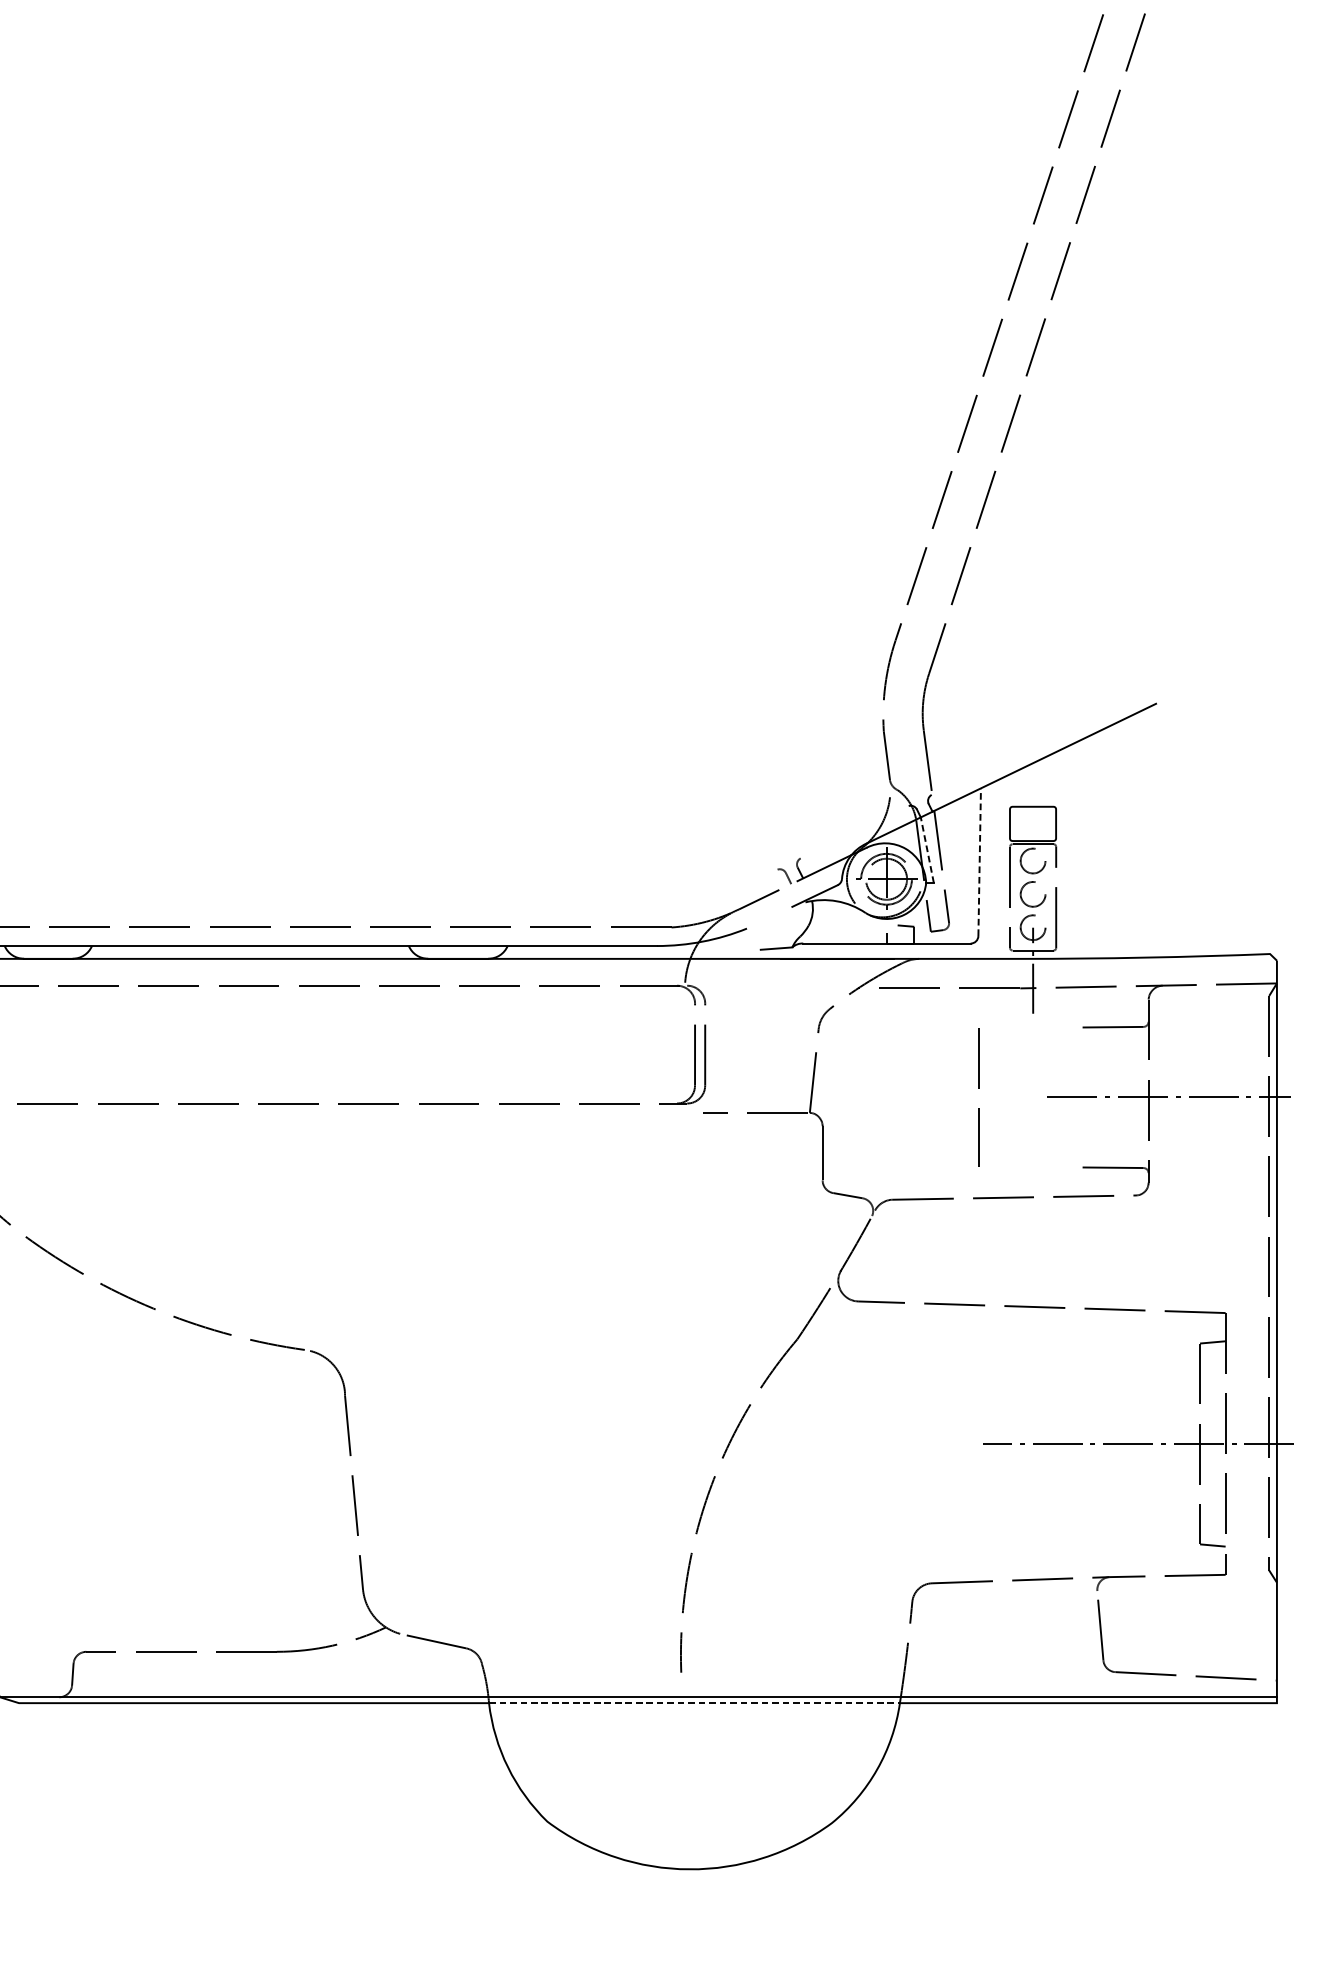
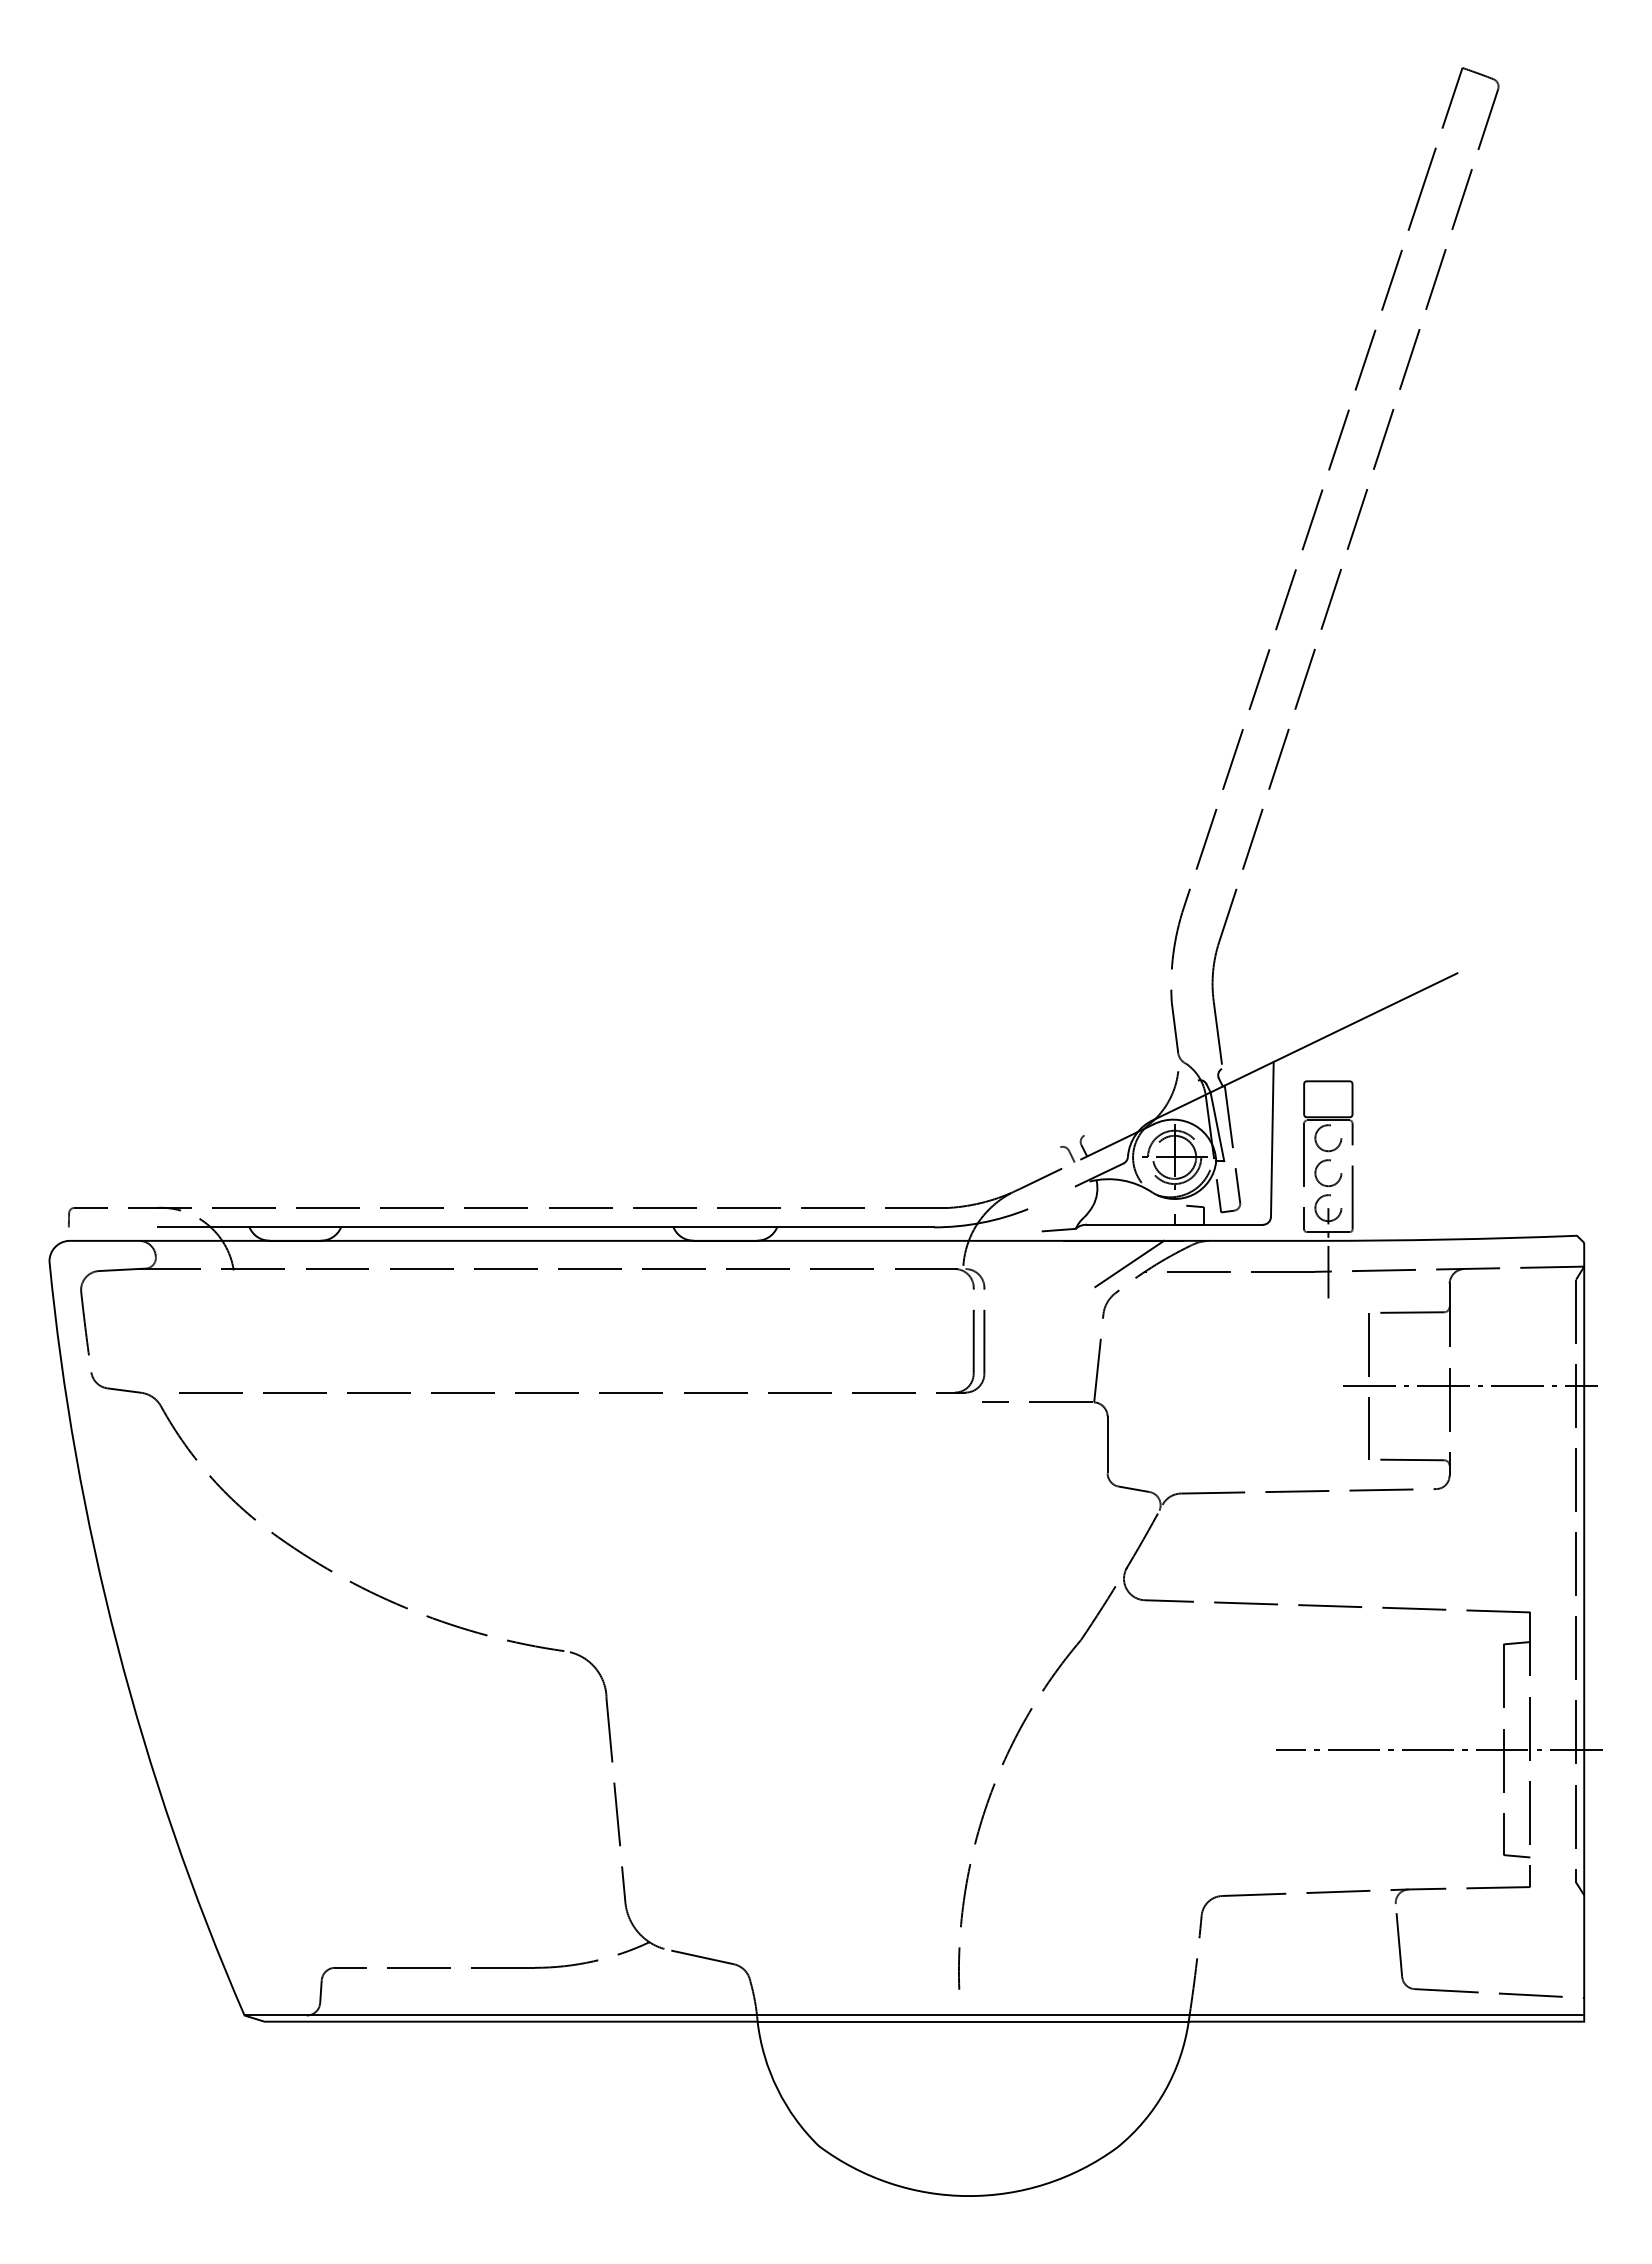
line: (927, 849) -> (1217, 1126), dashed -> solid
line: (979, 861) -> (1272, 1138), dashed -> solid
line: (843, 980) -> (1129, 1263), added
line: (978, 1088) -> (1368, 1376), moved
line: (694, 1702) -> (973, 2021), dashed -> solid

